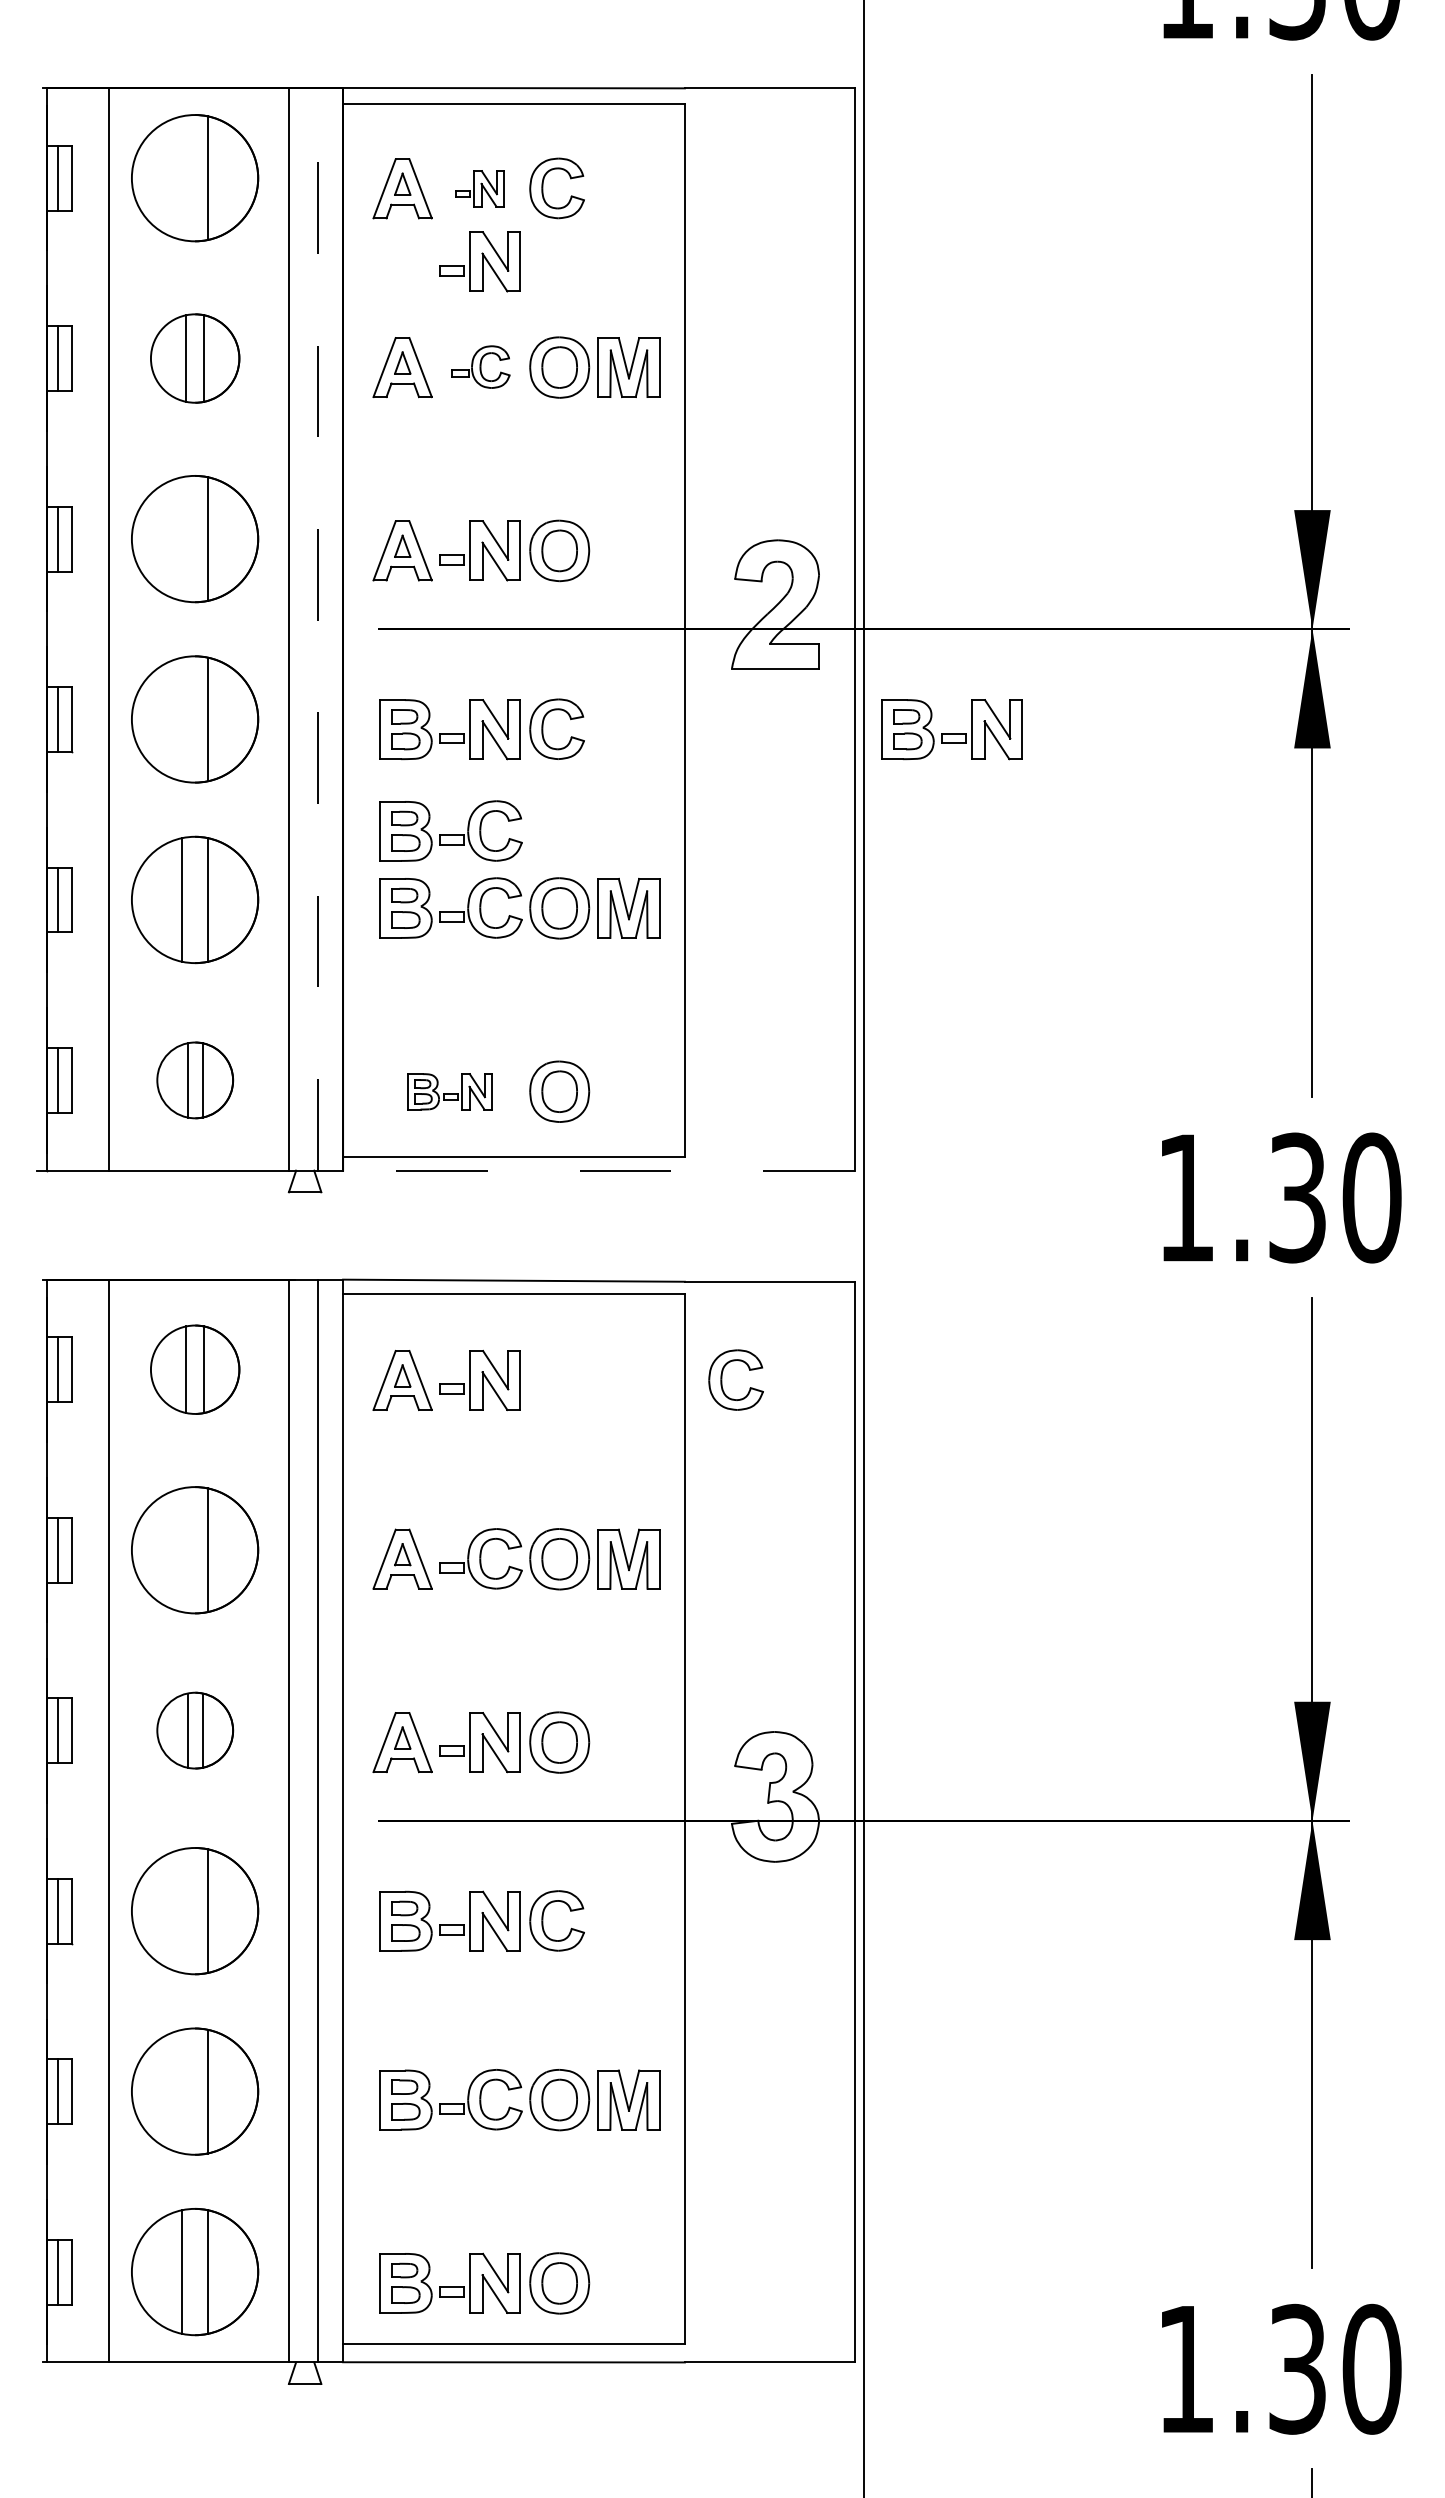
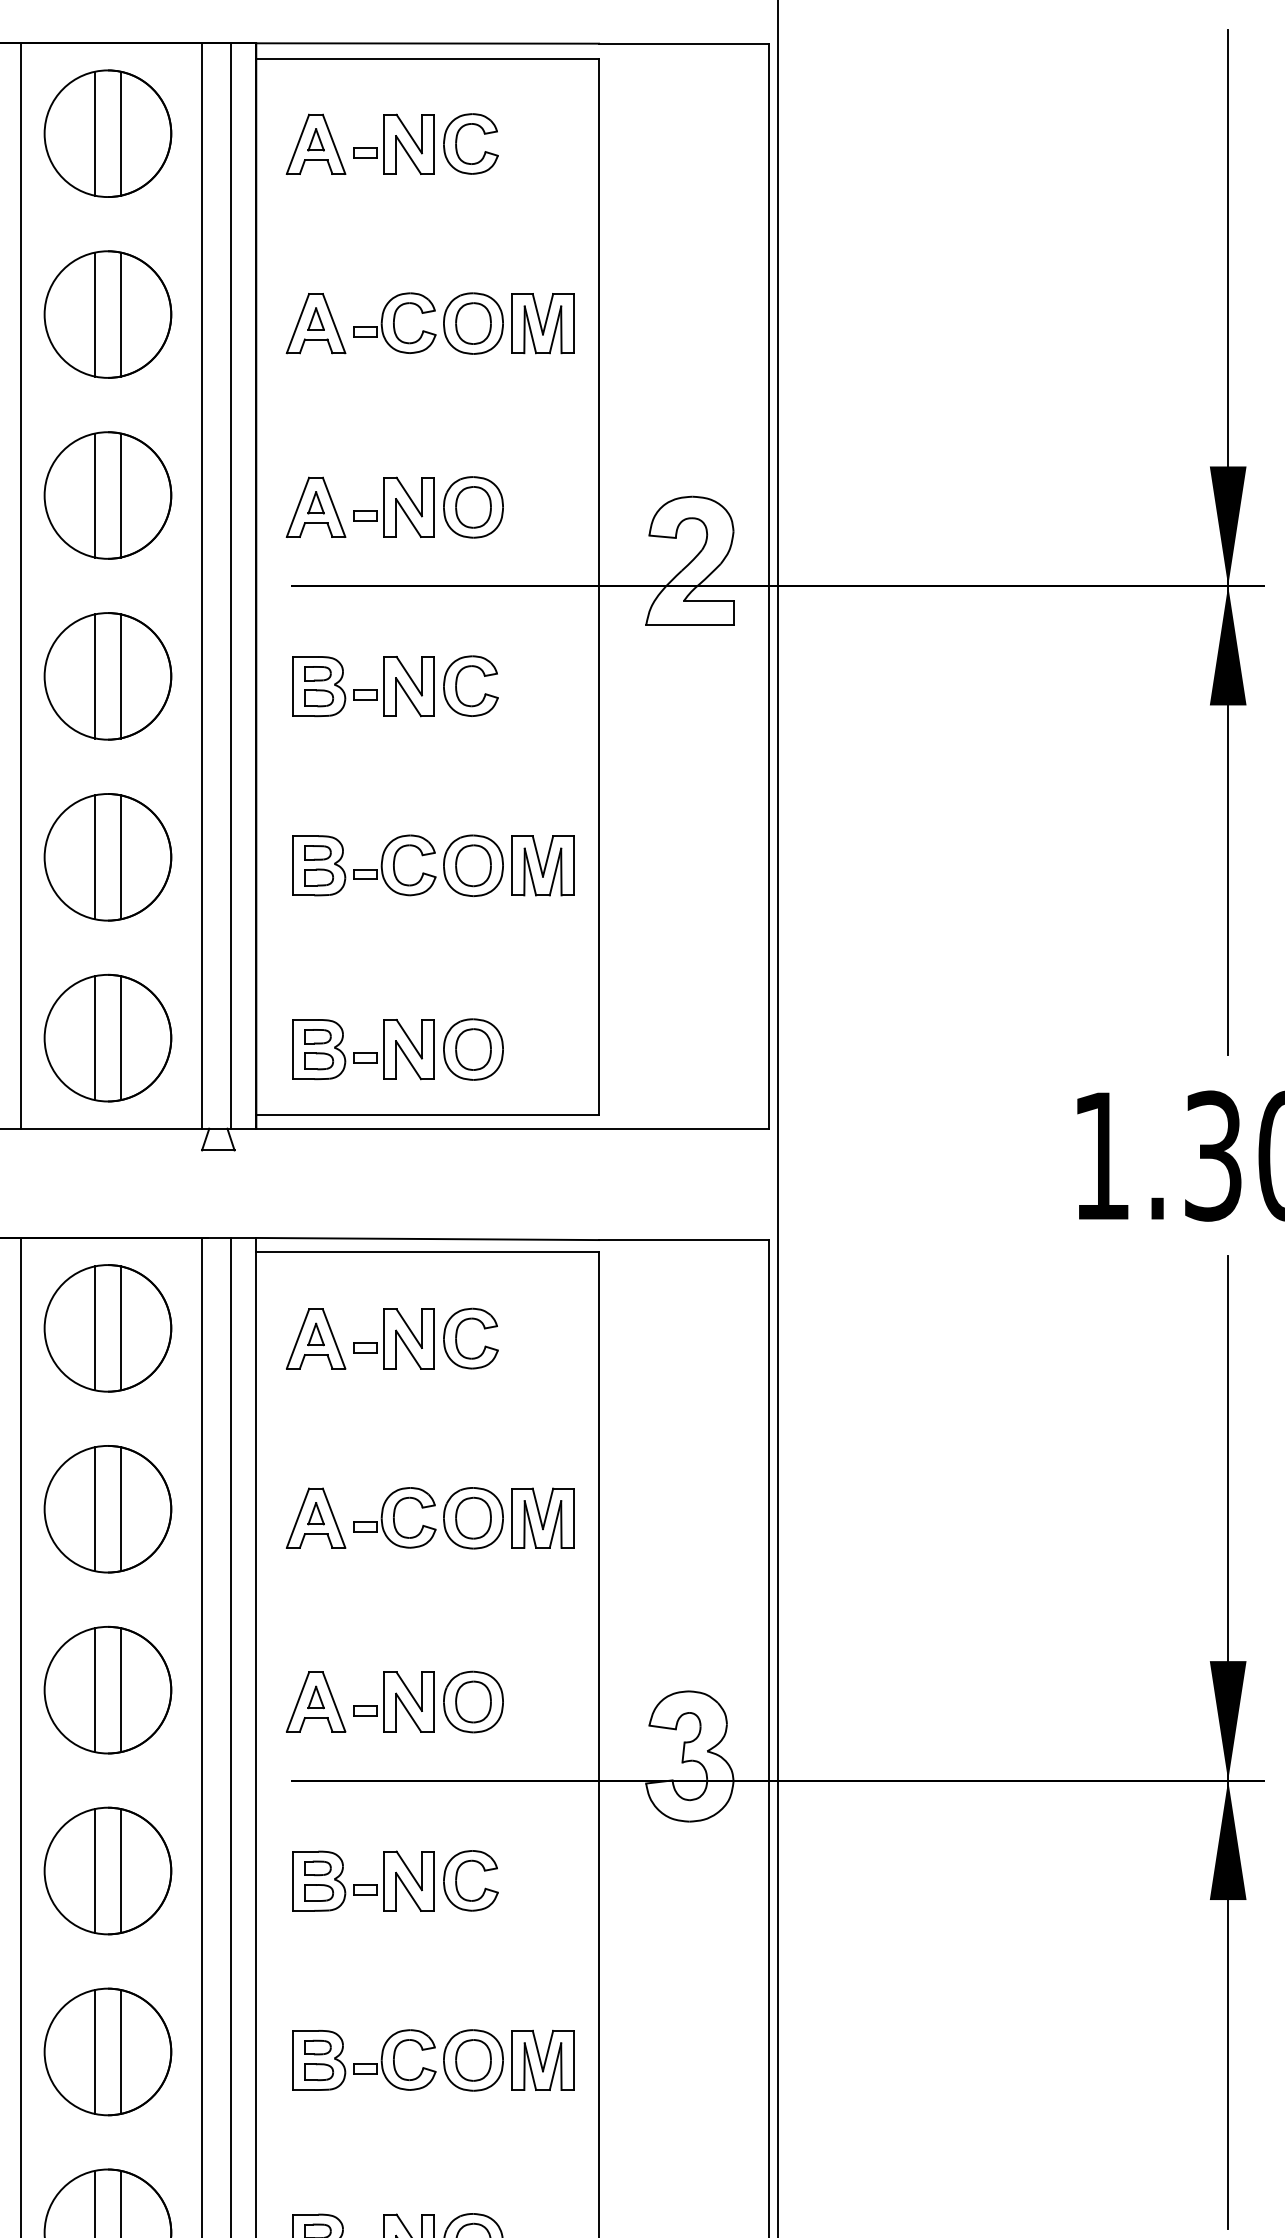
line: (182, 178) -> (95, 134), added
part: (479, 188) -> (393, 144), size x1.67
part: (479, 261) -> (393, 217), removed
part: (195, 358) -> (108, 314), size x1.43
part: (480, 366) -> (394, 322), size x1.43
line: (182, 538) -> (95, 494), added
line: (317, 628) -> (230, 585), dashed -> solid
line: (182, 719) -> (95, 676), added
part: (951, 729) -> (866, 686), removed
part: (450, 830) -> (364, 787), removed
part: (195, 1080) -> (108, 1038), size x1.67
part: (449, 1091) -> (363, 1049), size x1.67
line: (598, 1170) -> (512, 1128), dashed -> solid
part: (195, 1369) -> (108, 1328), size x1.43
part: (722, 1379) -> (457, 1338), moved
line: (182, 1550) -> (95, 1509), added
part: (195, 1730) -> (108, 1689), size x1.67
line: (182, 1911) -> (95, 1871), added
line: (182, 2091) -> (95, 2051), added

